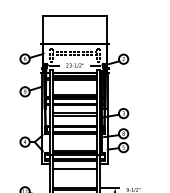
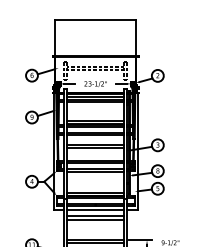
line: (74, 163) -> (95, 209), added
line: (74, 171) -> (95, 219), added

